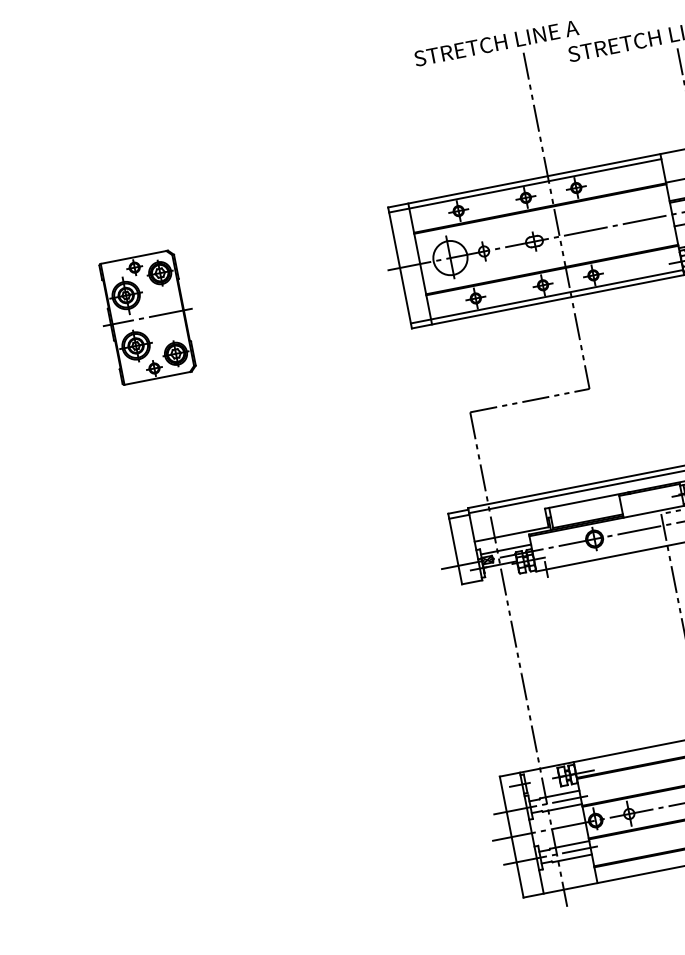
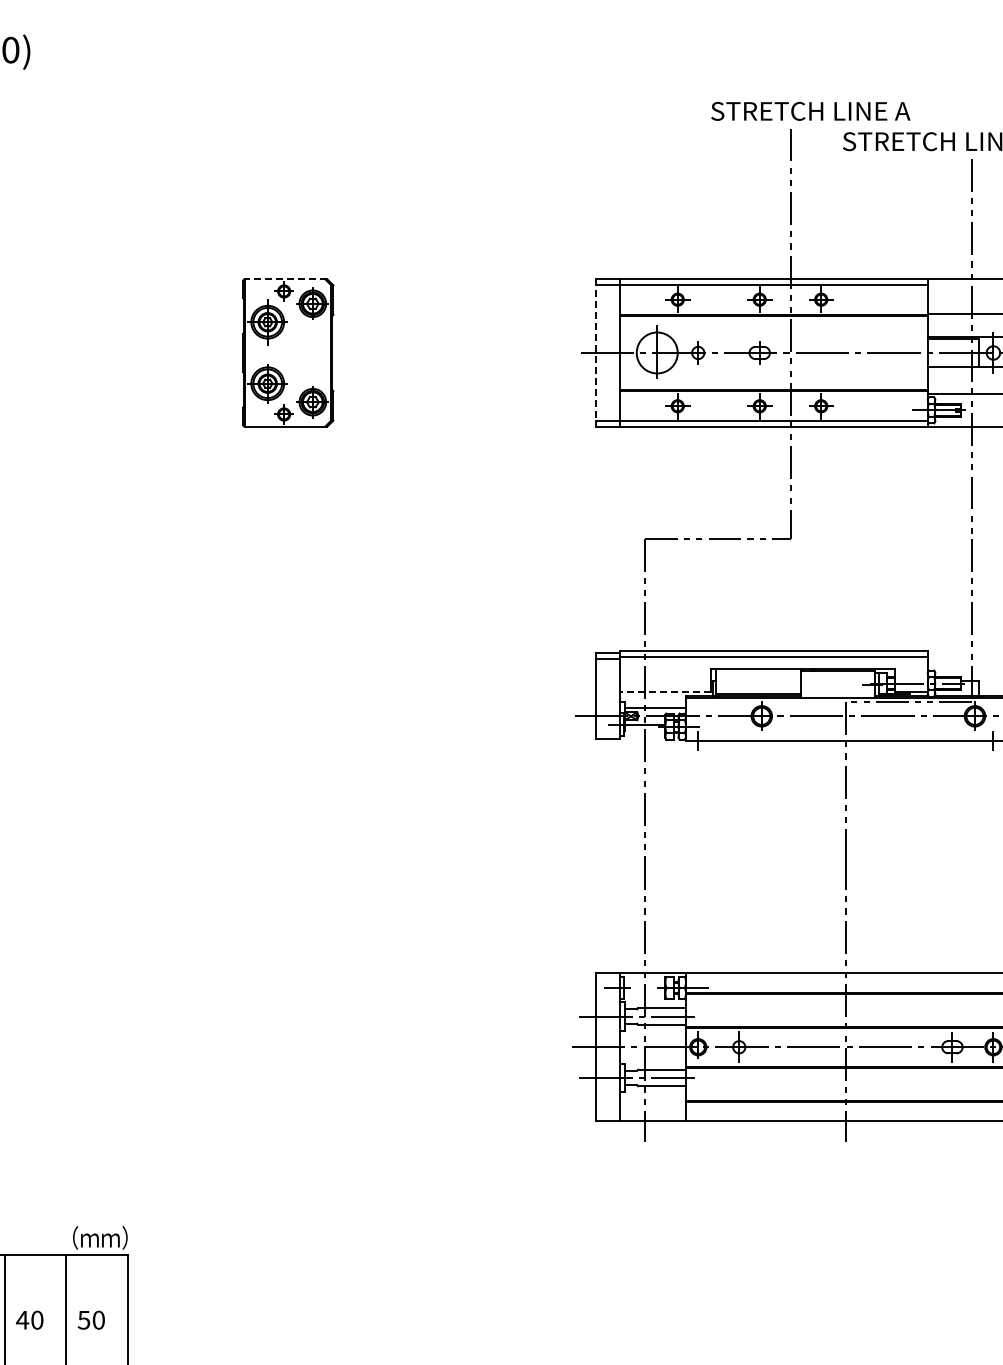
text: (496, 42) -> (810, 110), moved
line: (134, 257) -> (286, 279), solid -> dashed
line: (399, 268) -> (595, 353), solid -> dashed
line: (147, 317) -> (287, 353), removed
line: (510, 534) -> (664, 691), solid -> dashed

